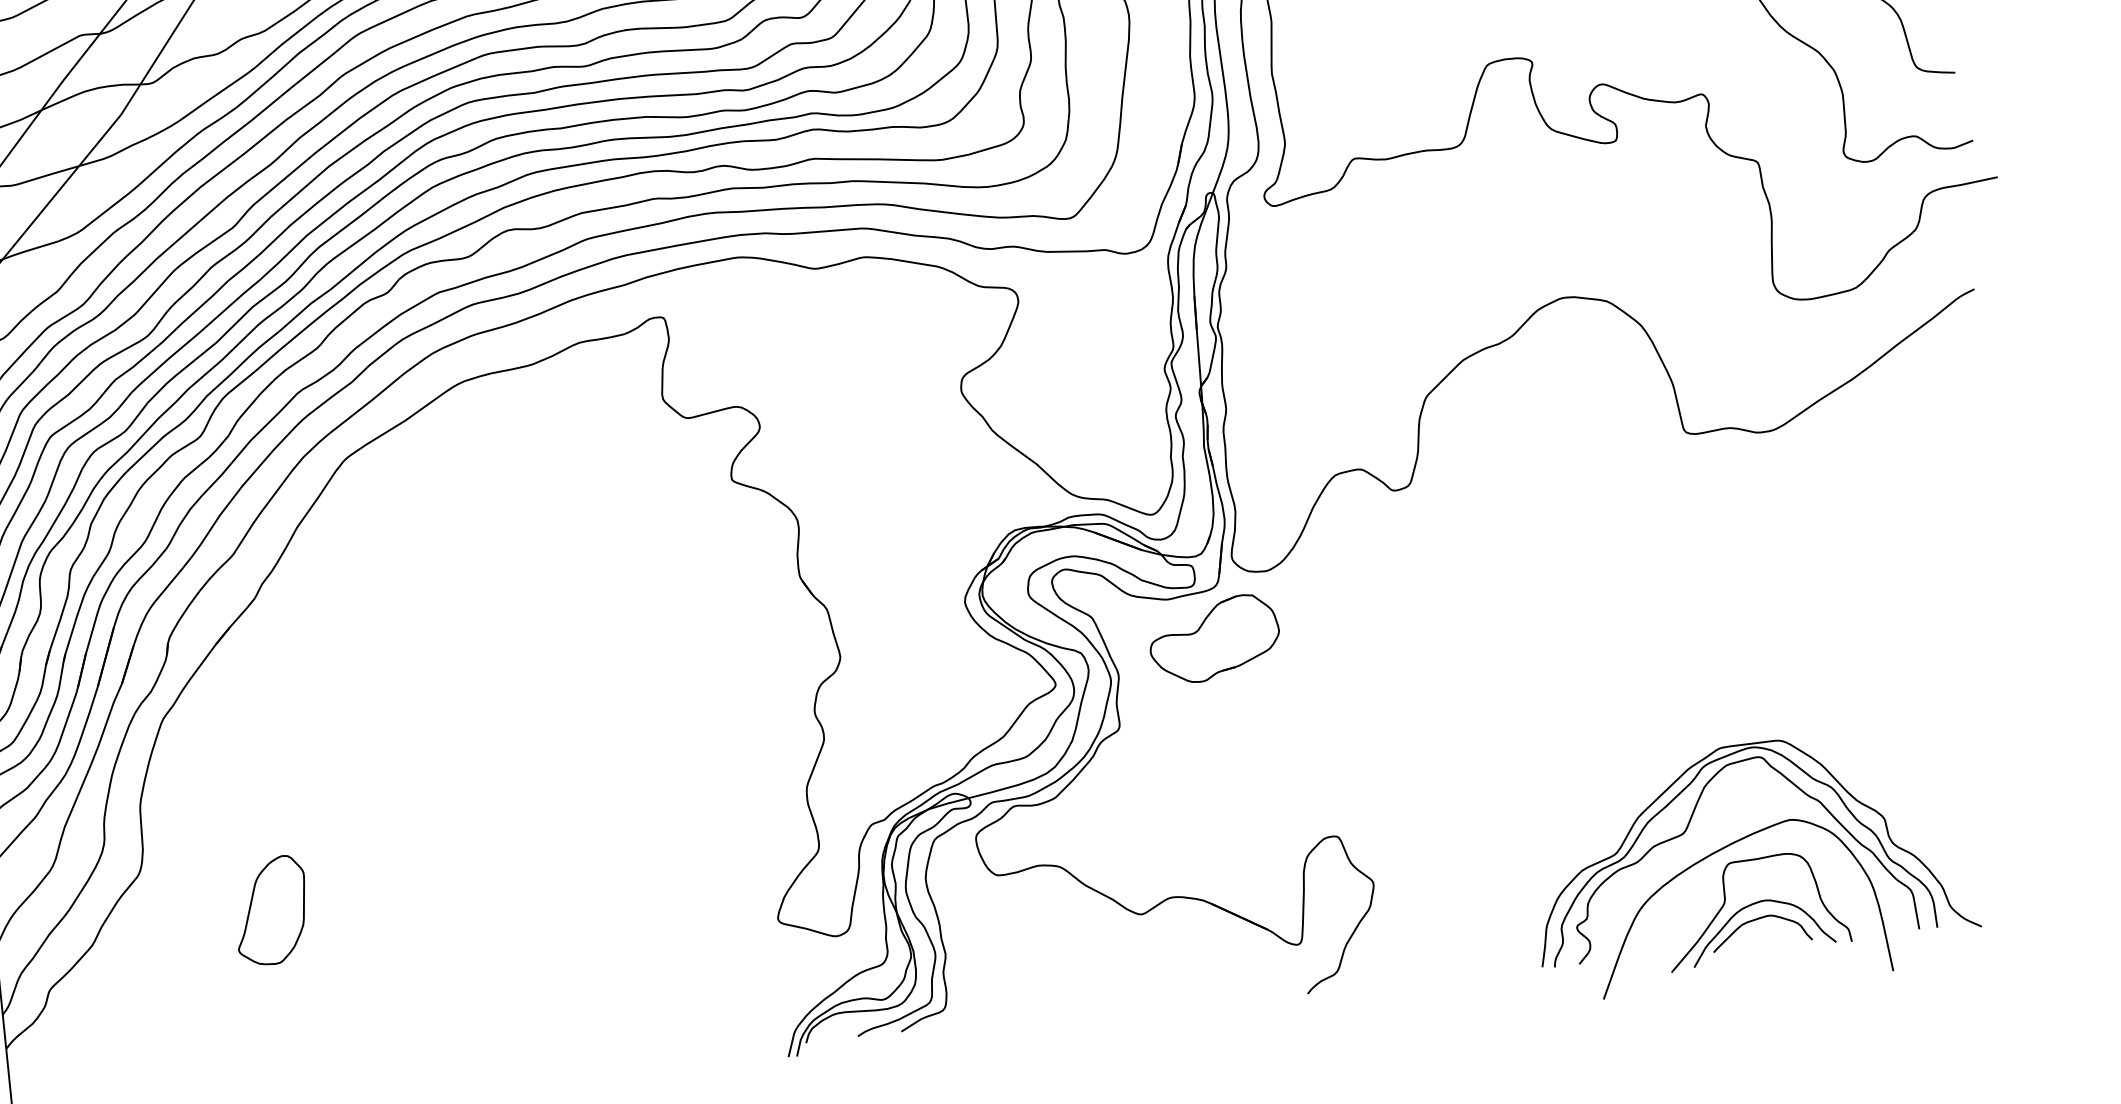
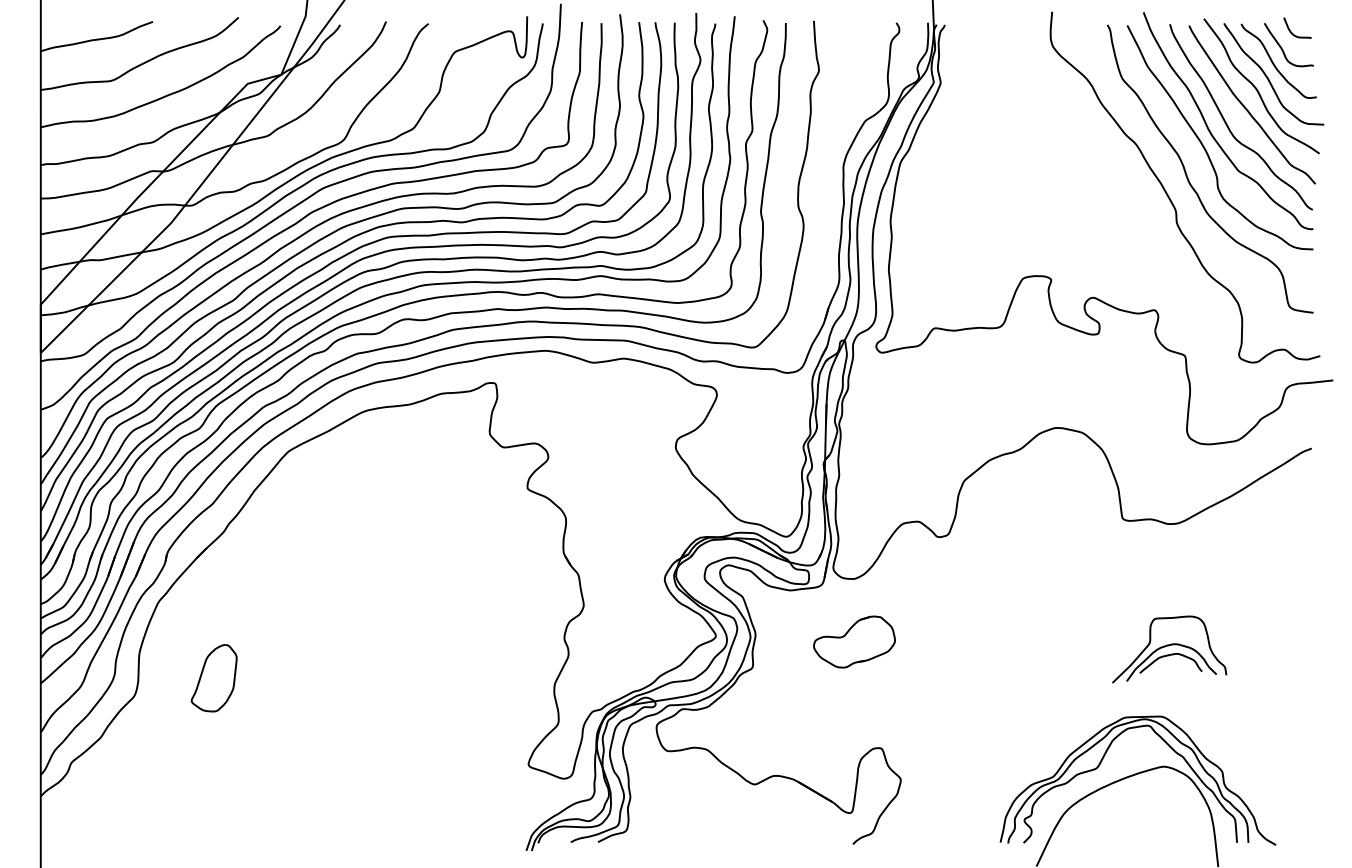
part: (1214, 638) -> (854, 641), moved
part: (1757, 909) -> (1169, 649), moved
part: (270, 911) -> (213, 678), moved

